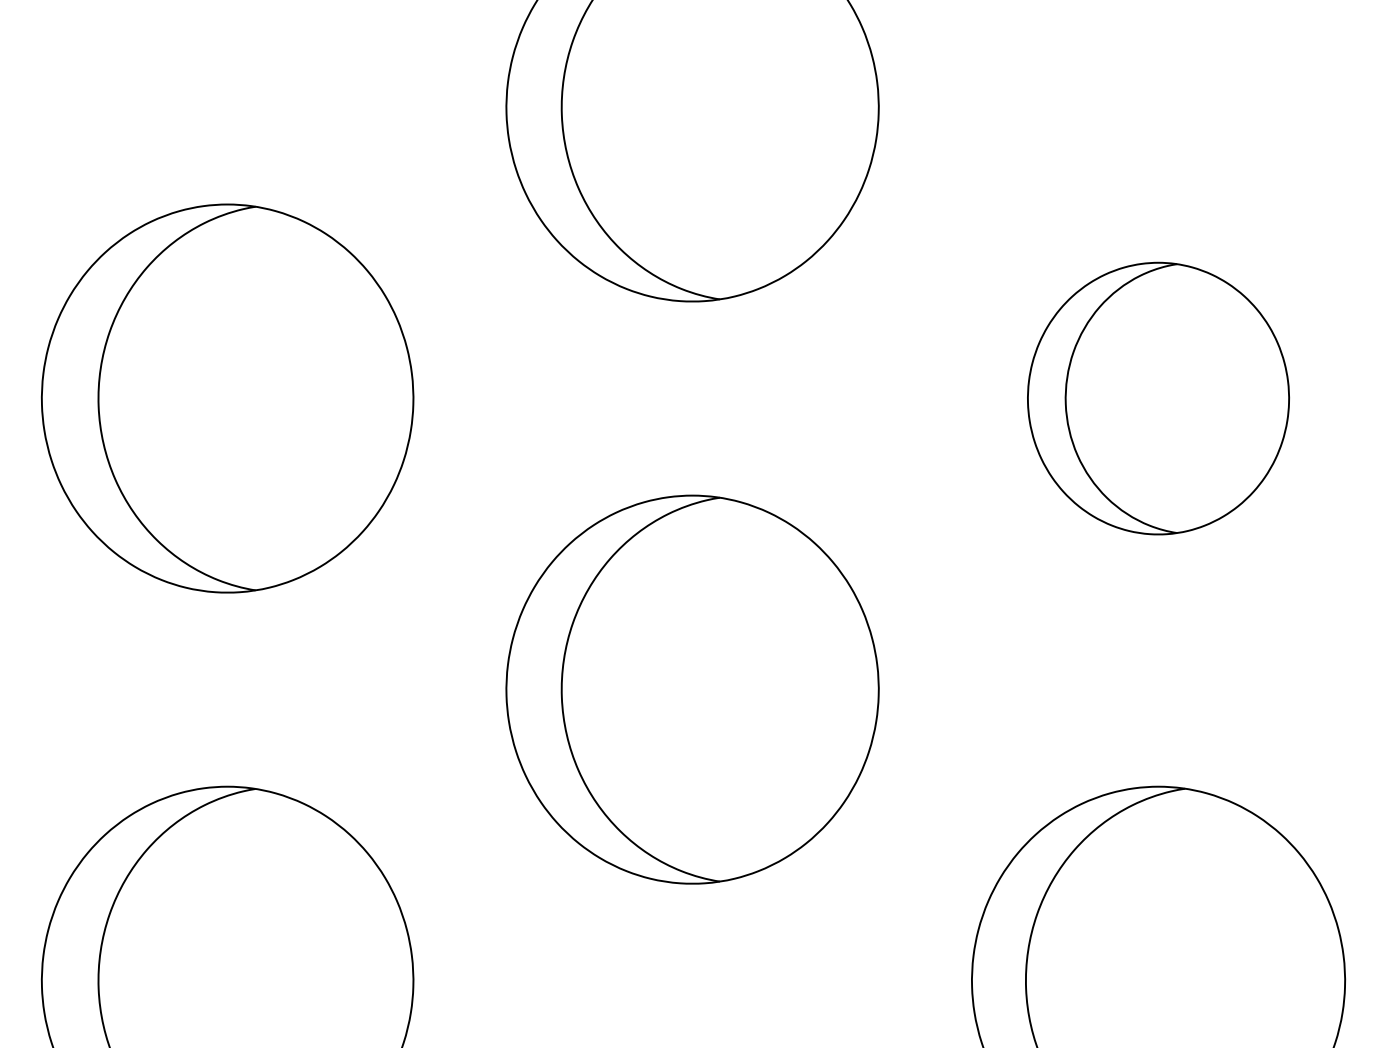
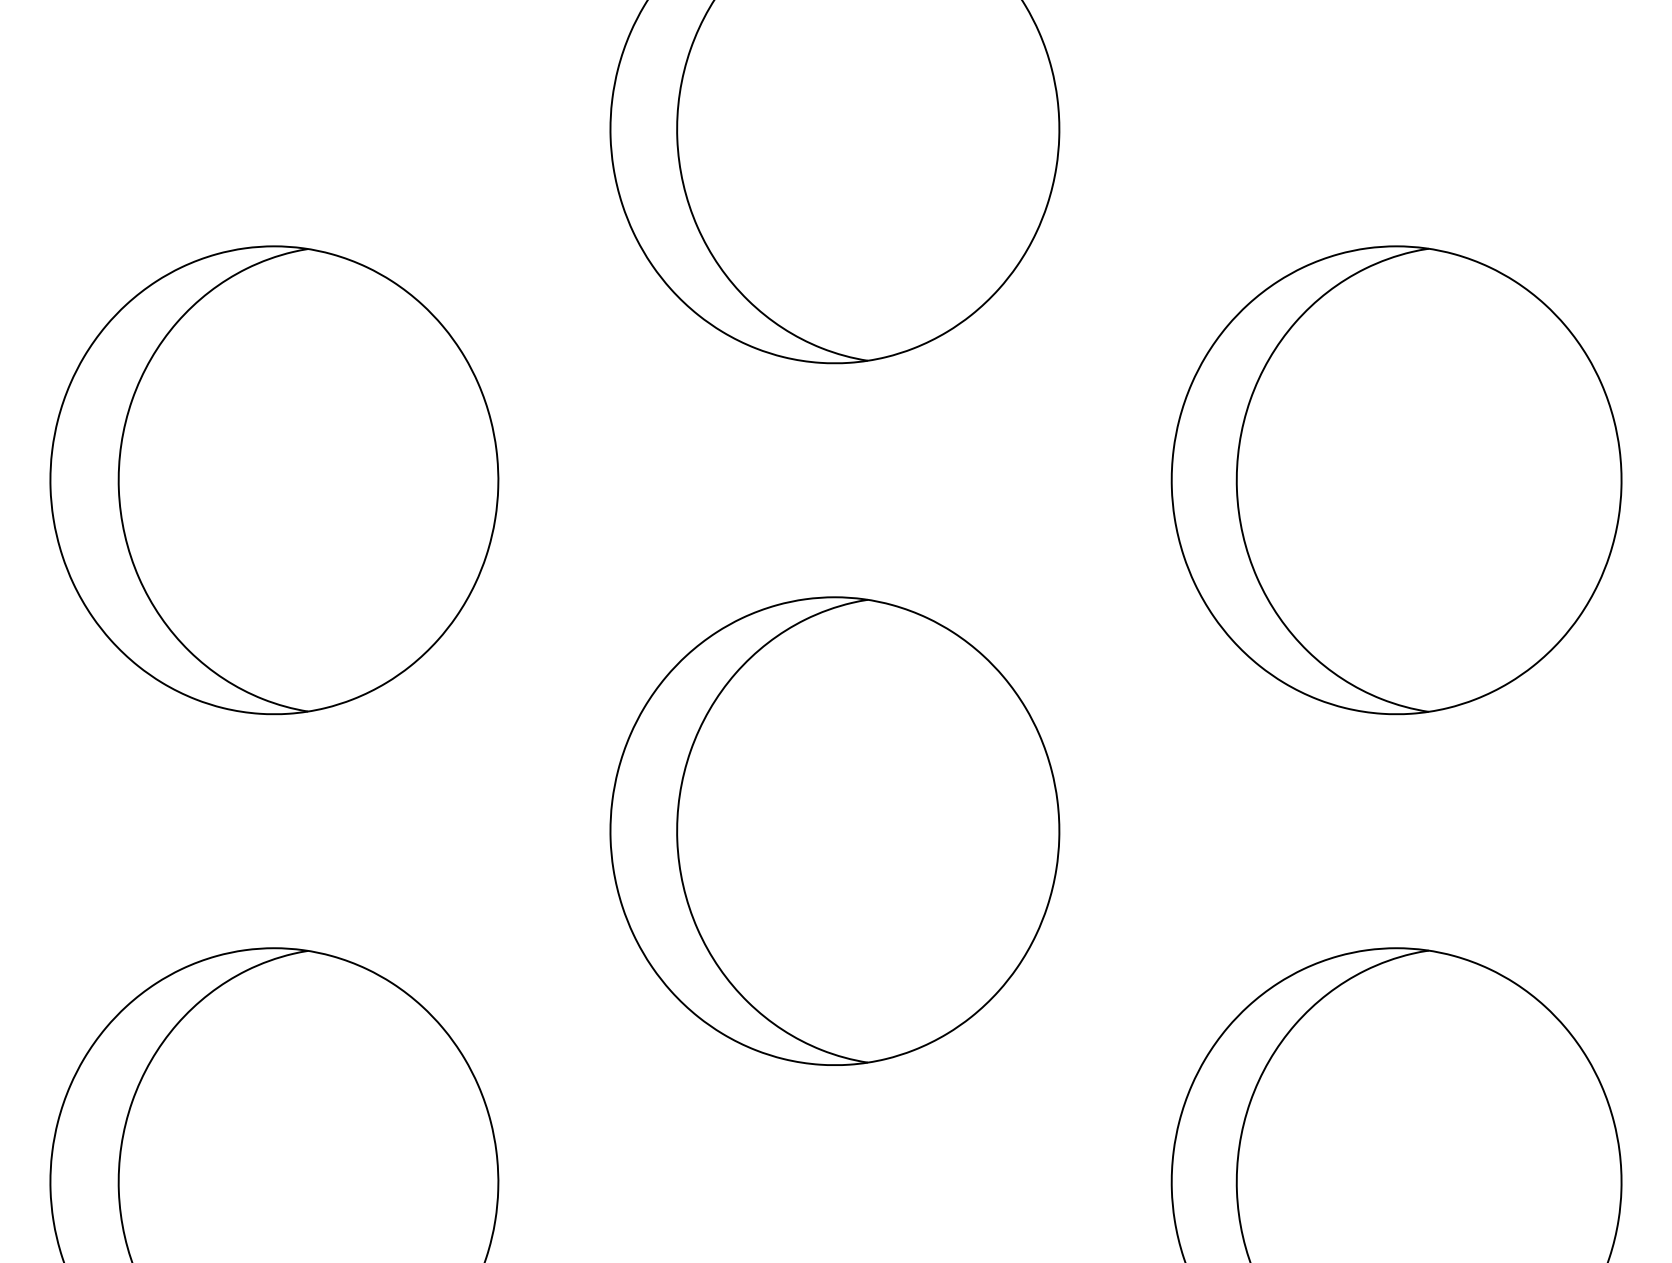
part: (1158, 398) -> (1396, 480), size x1.43

